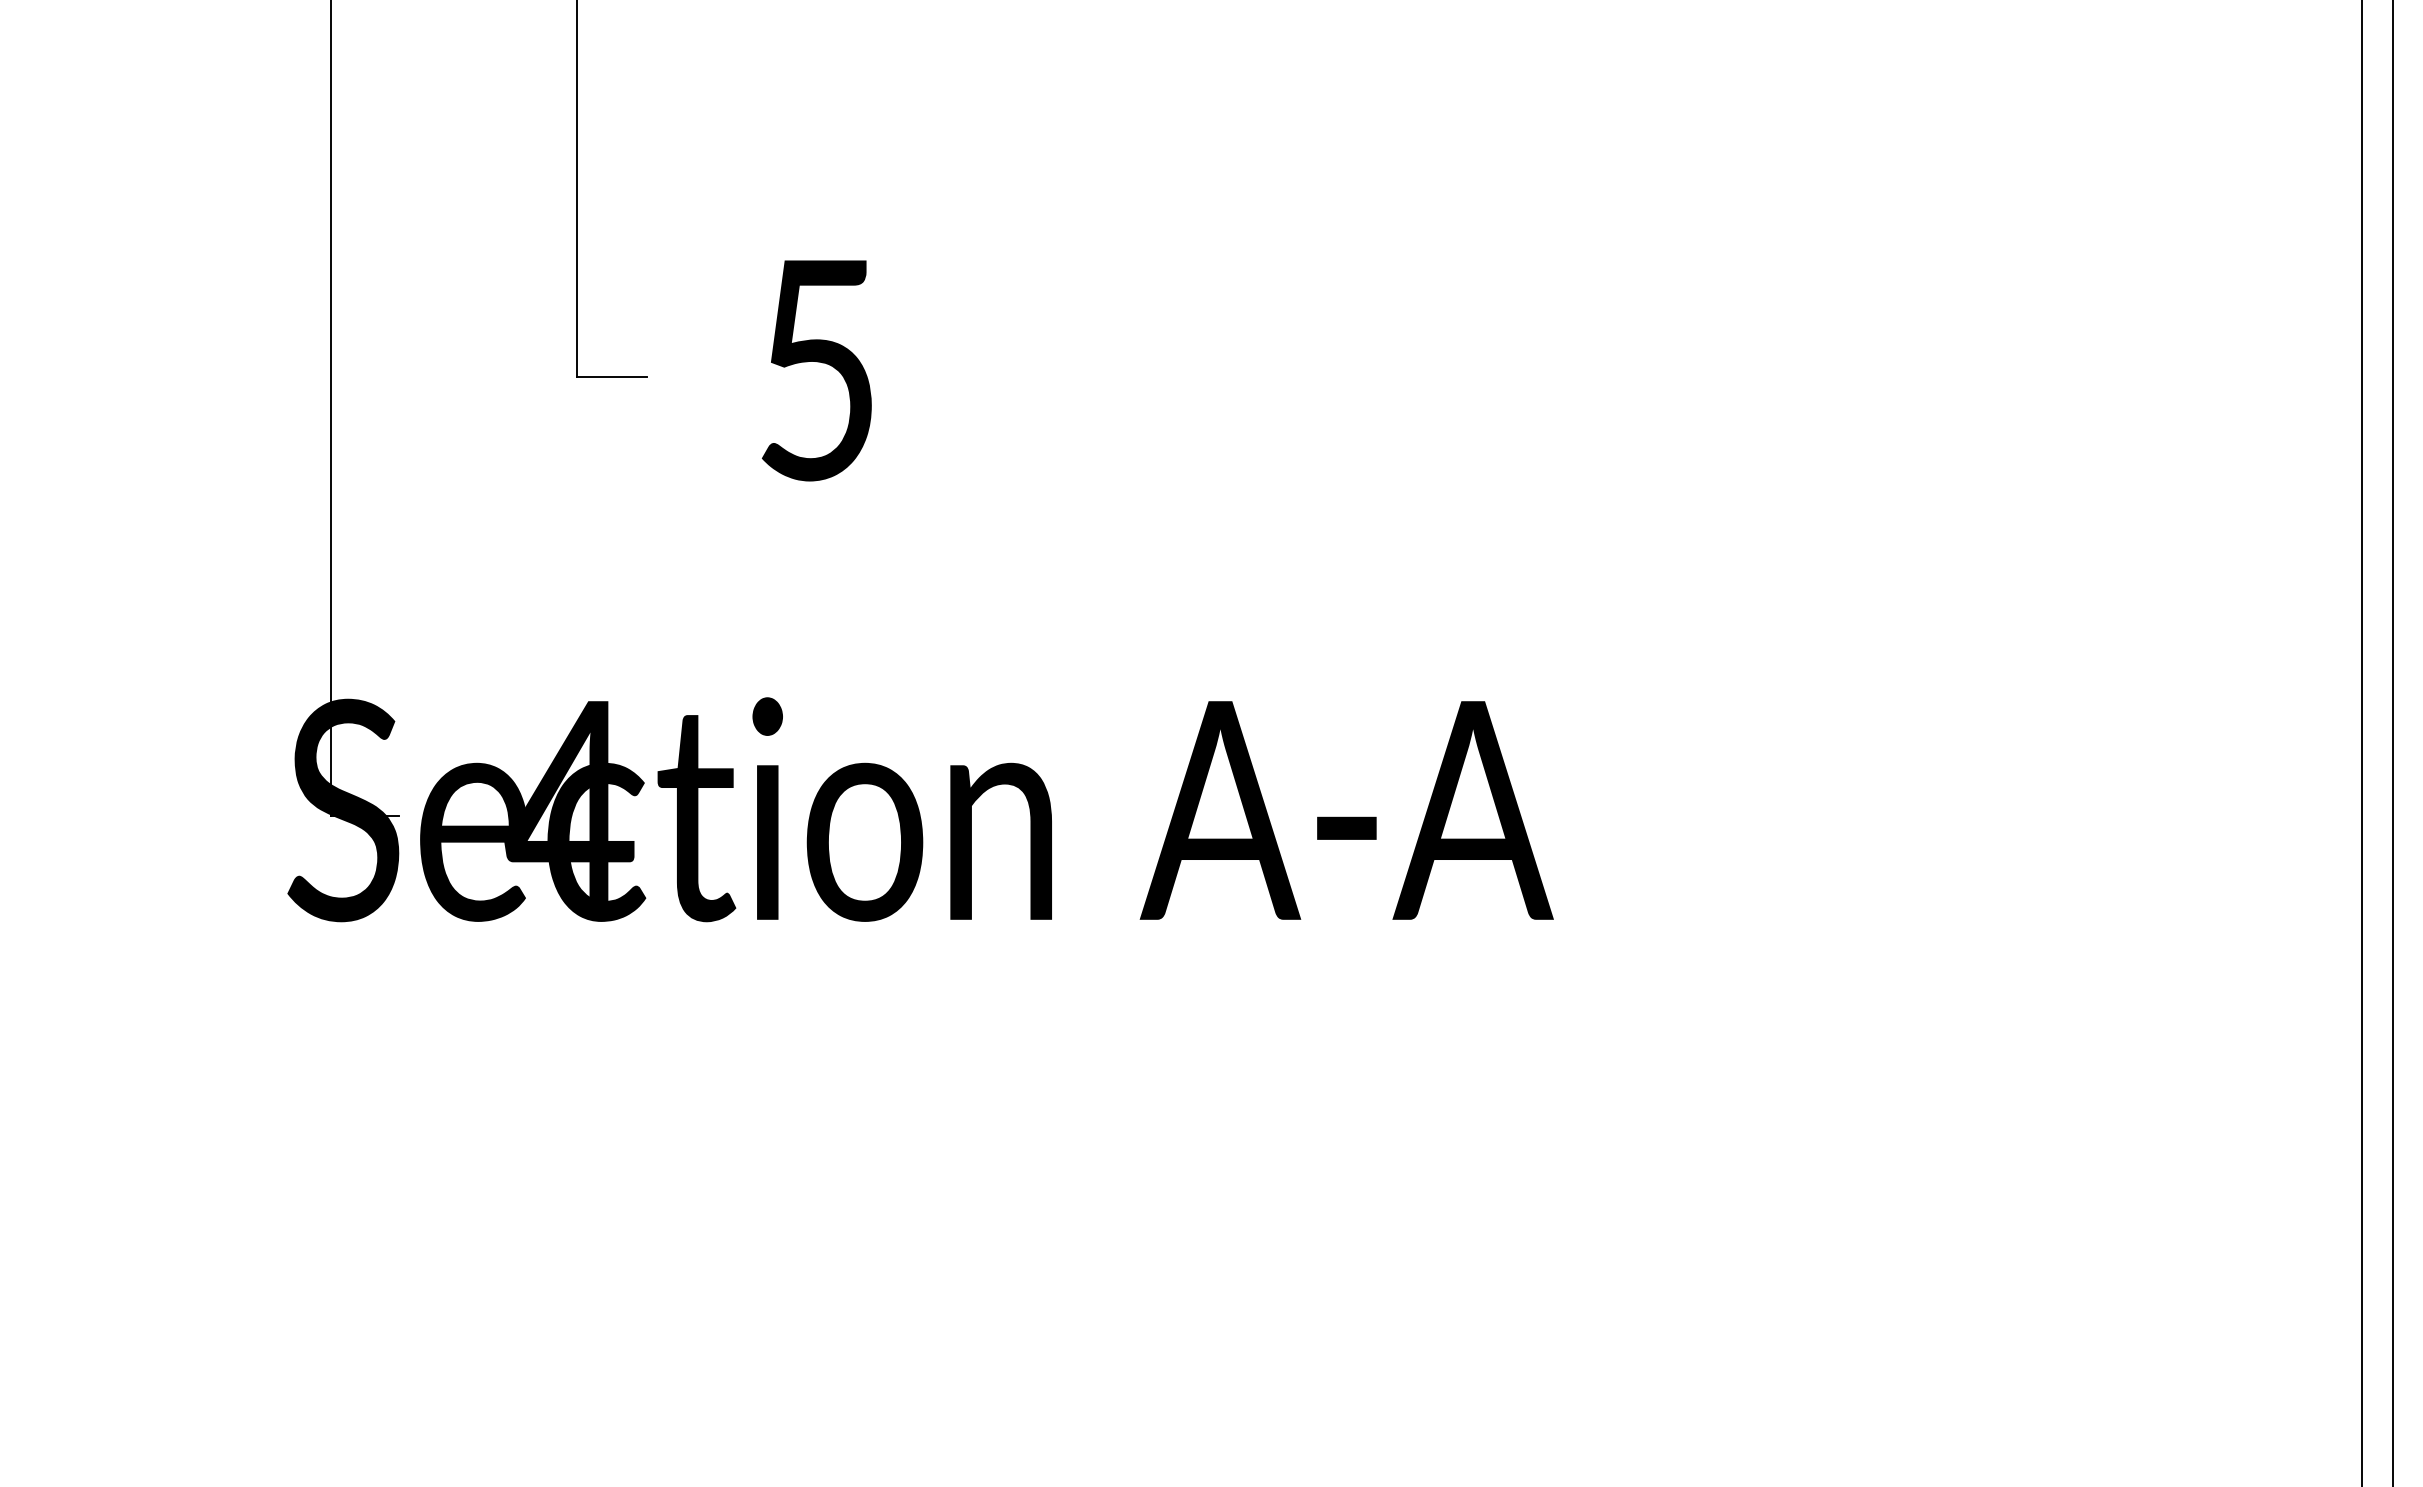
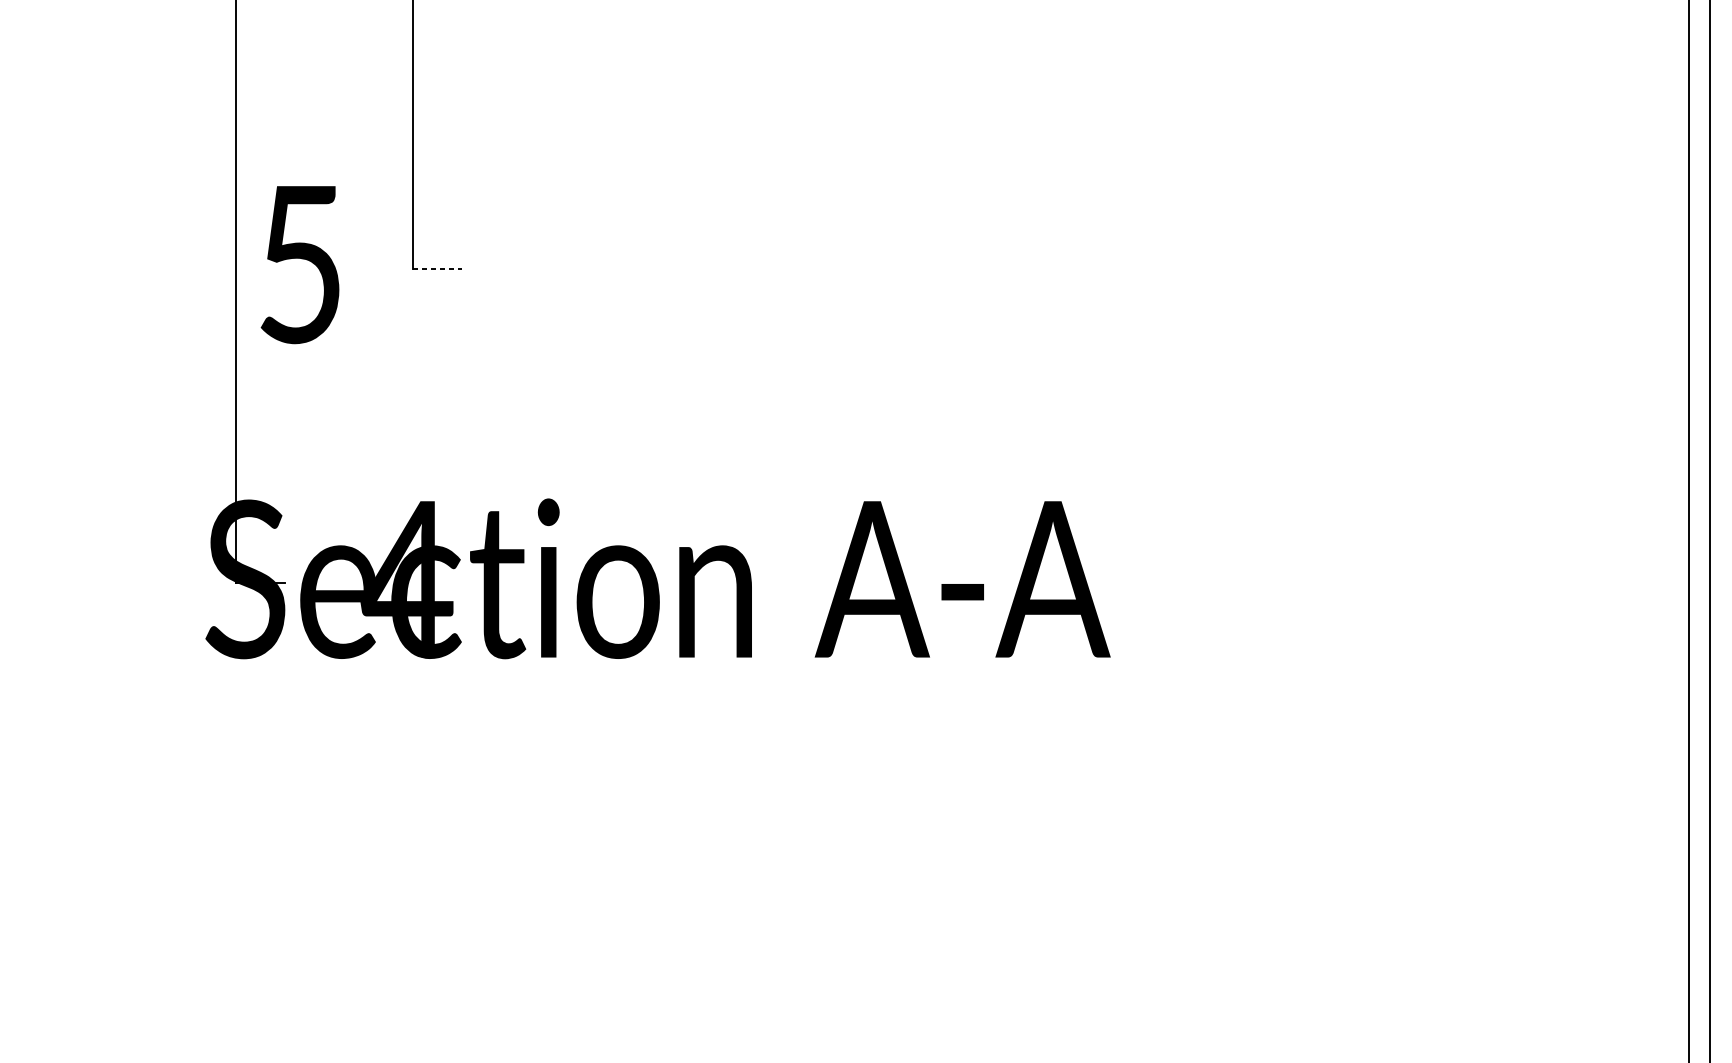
text: (816, 370) -> (299, 264), moved
line: (612, 376) -> (437, 269), solid -> dashed

